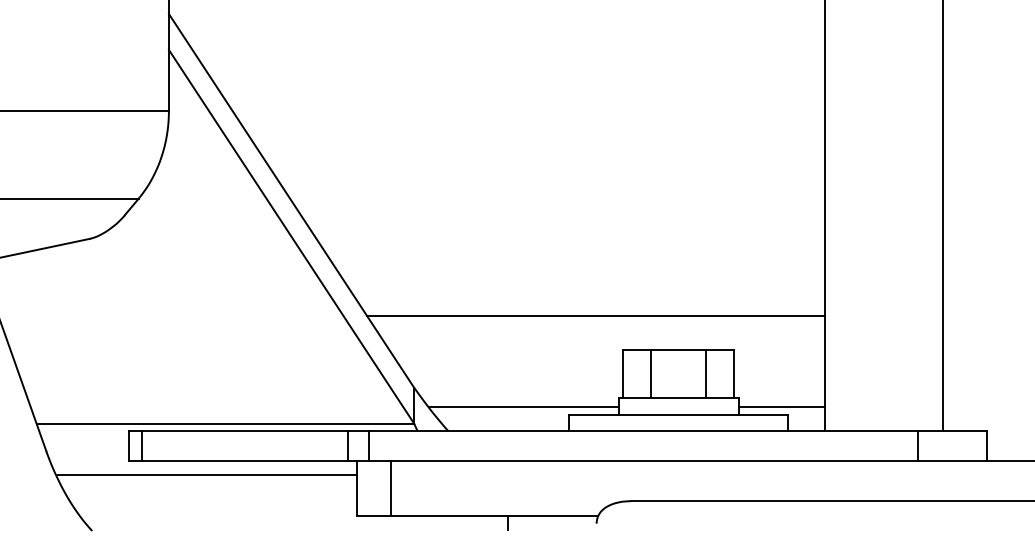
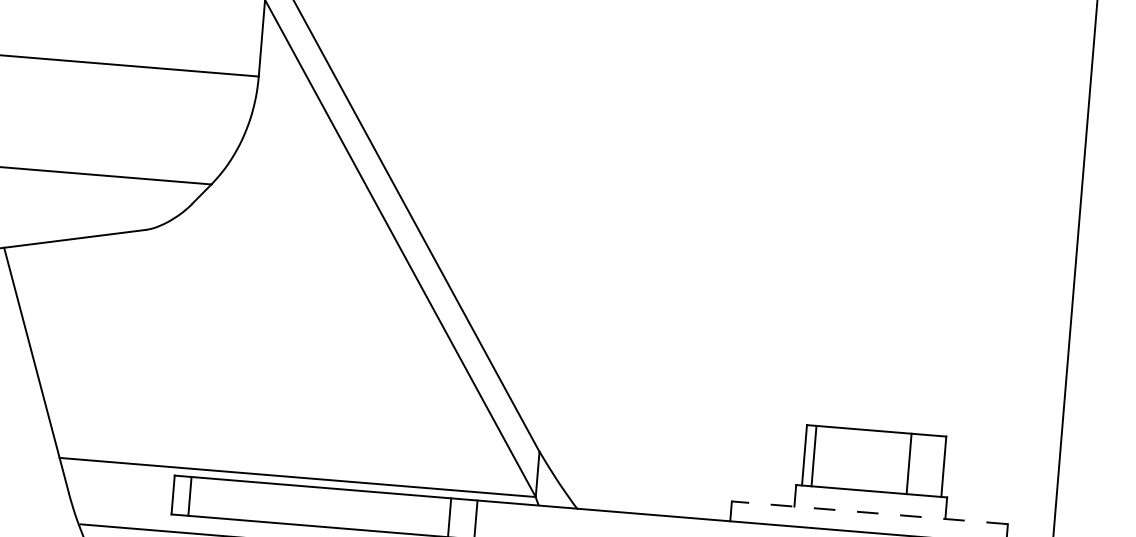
line: (595, 315) -> (775, 378), removed
line: (651, 373) -> (814, 455), moved
line: (523, 406) -> (675, 486), removed
line: (781, 406) -> (1000, 512), removed
line: (678, 414) -> (869, 512), solid -> dashed

